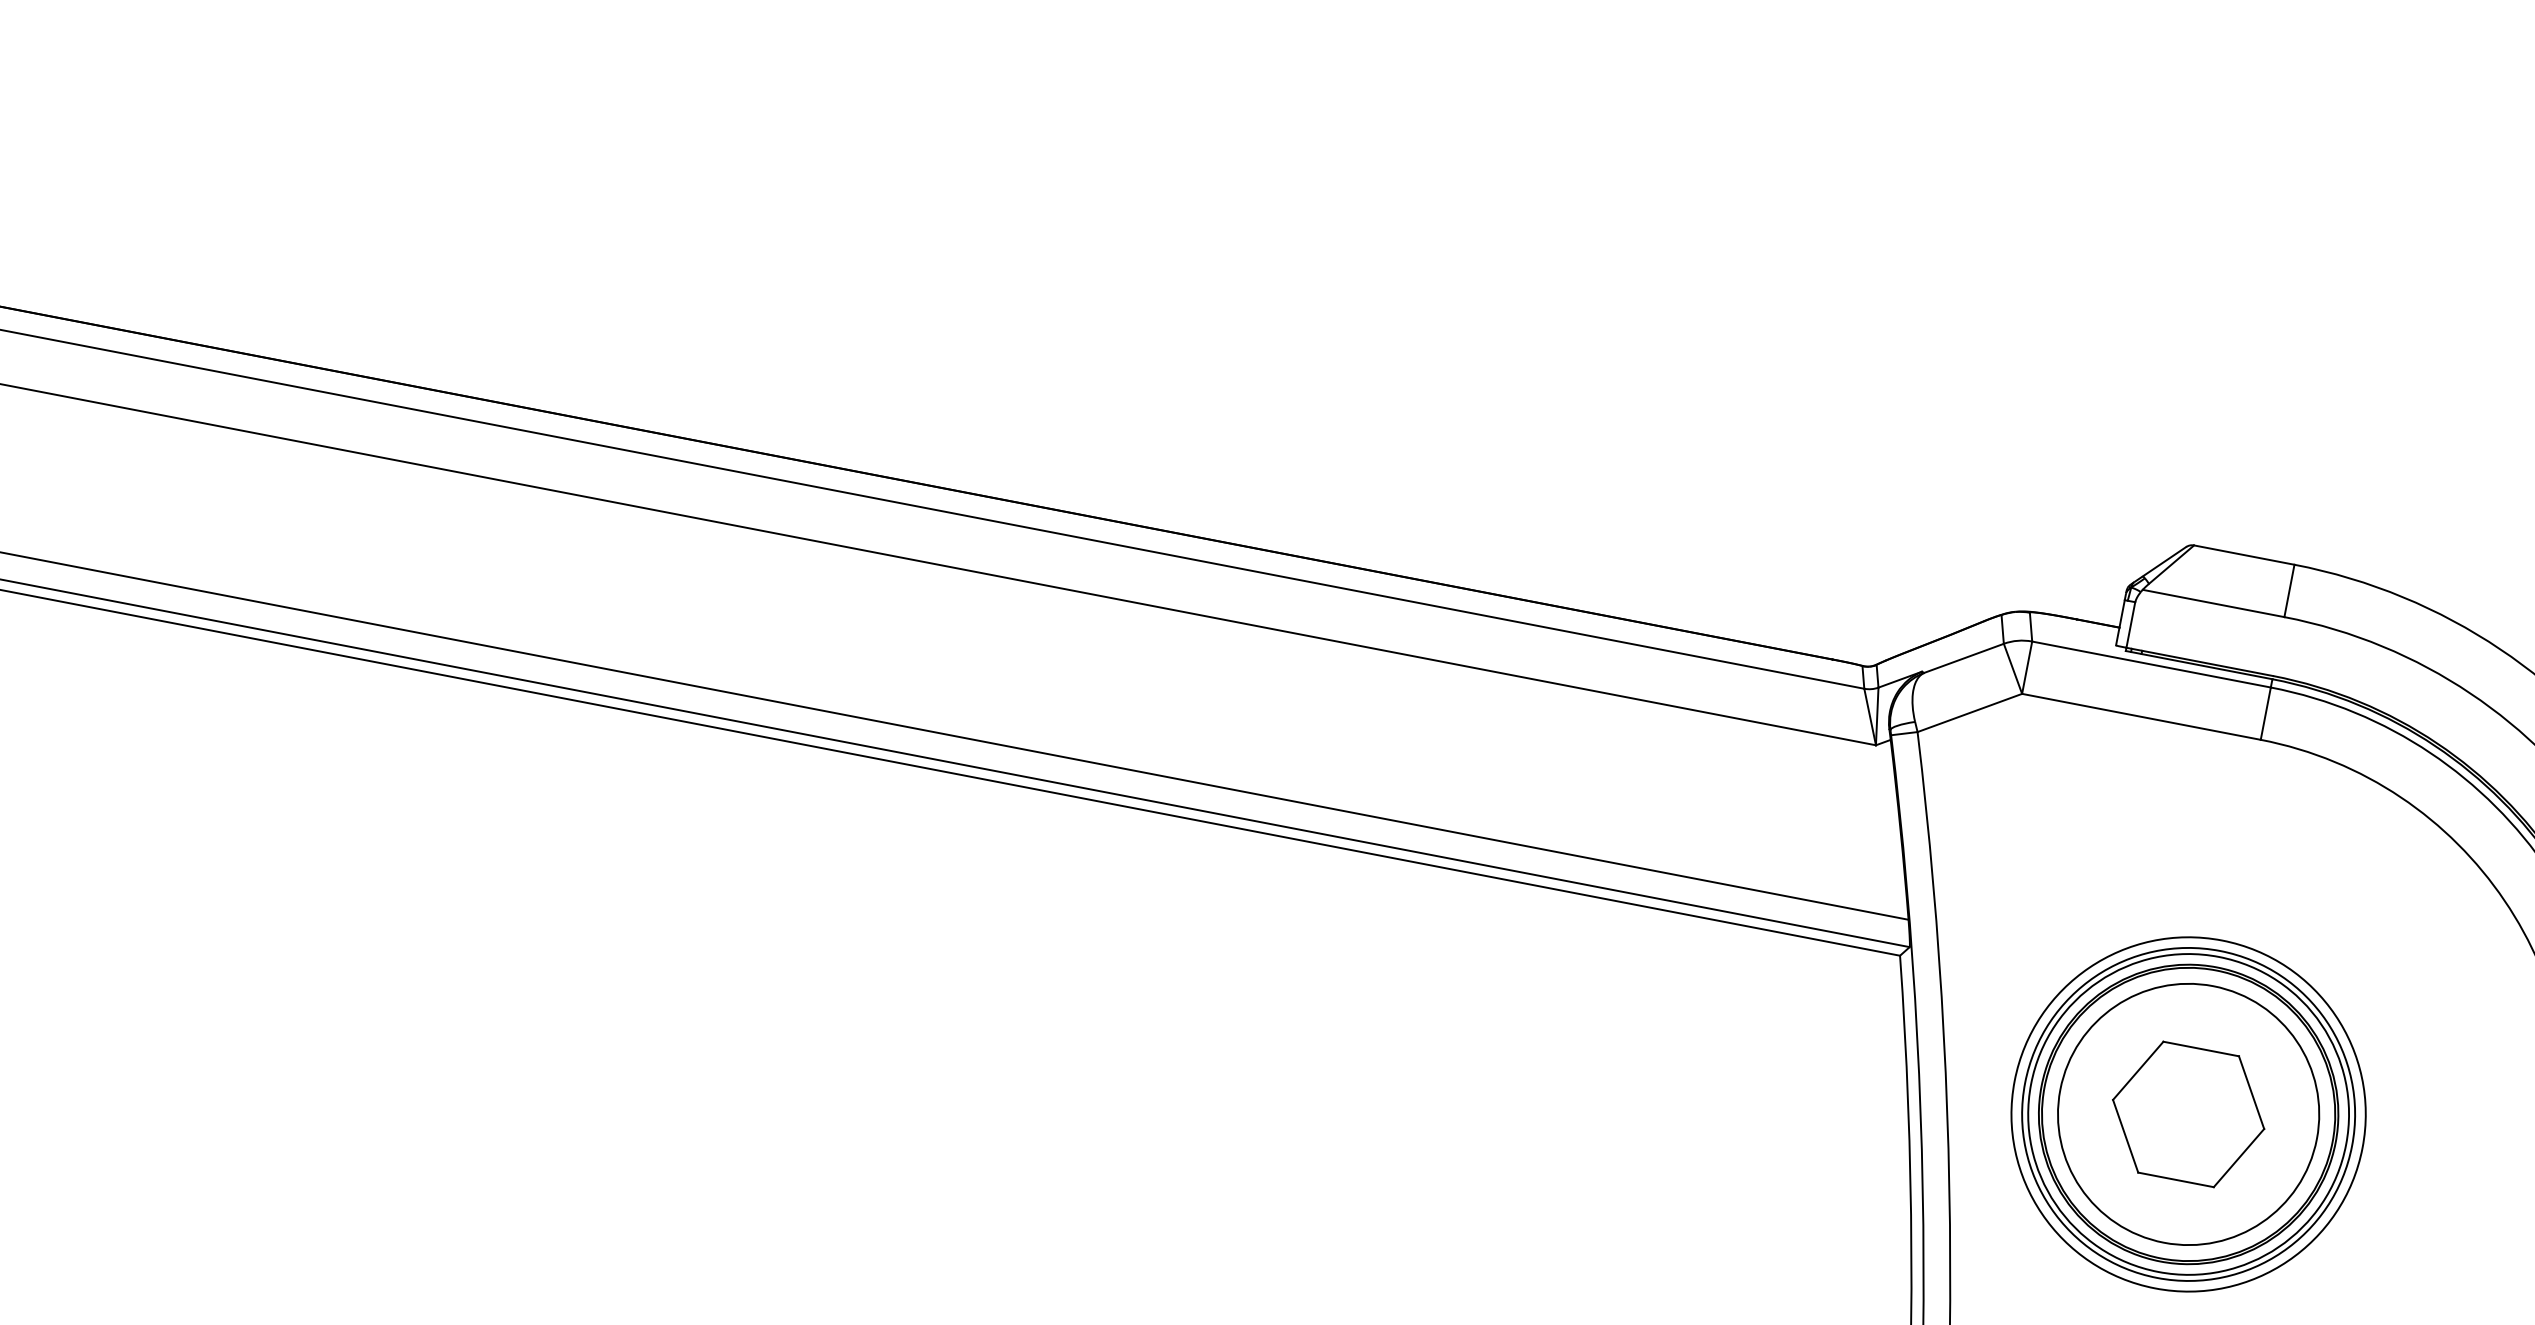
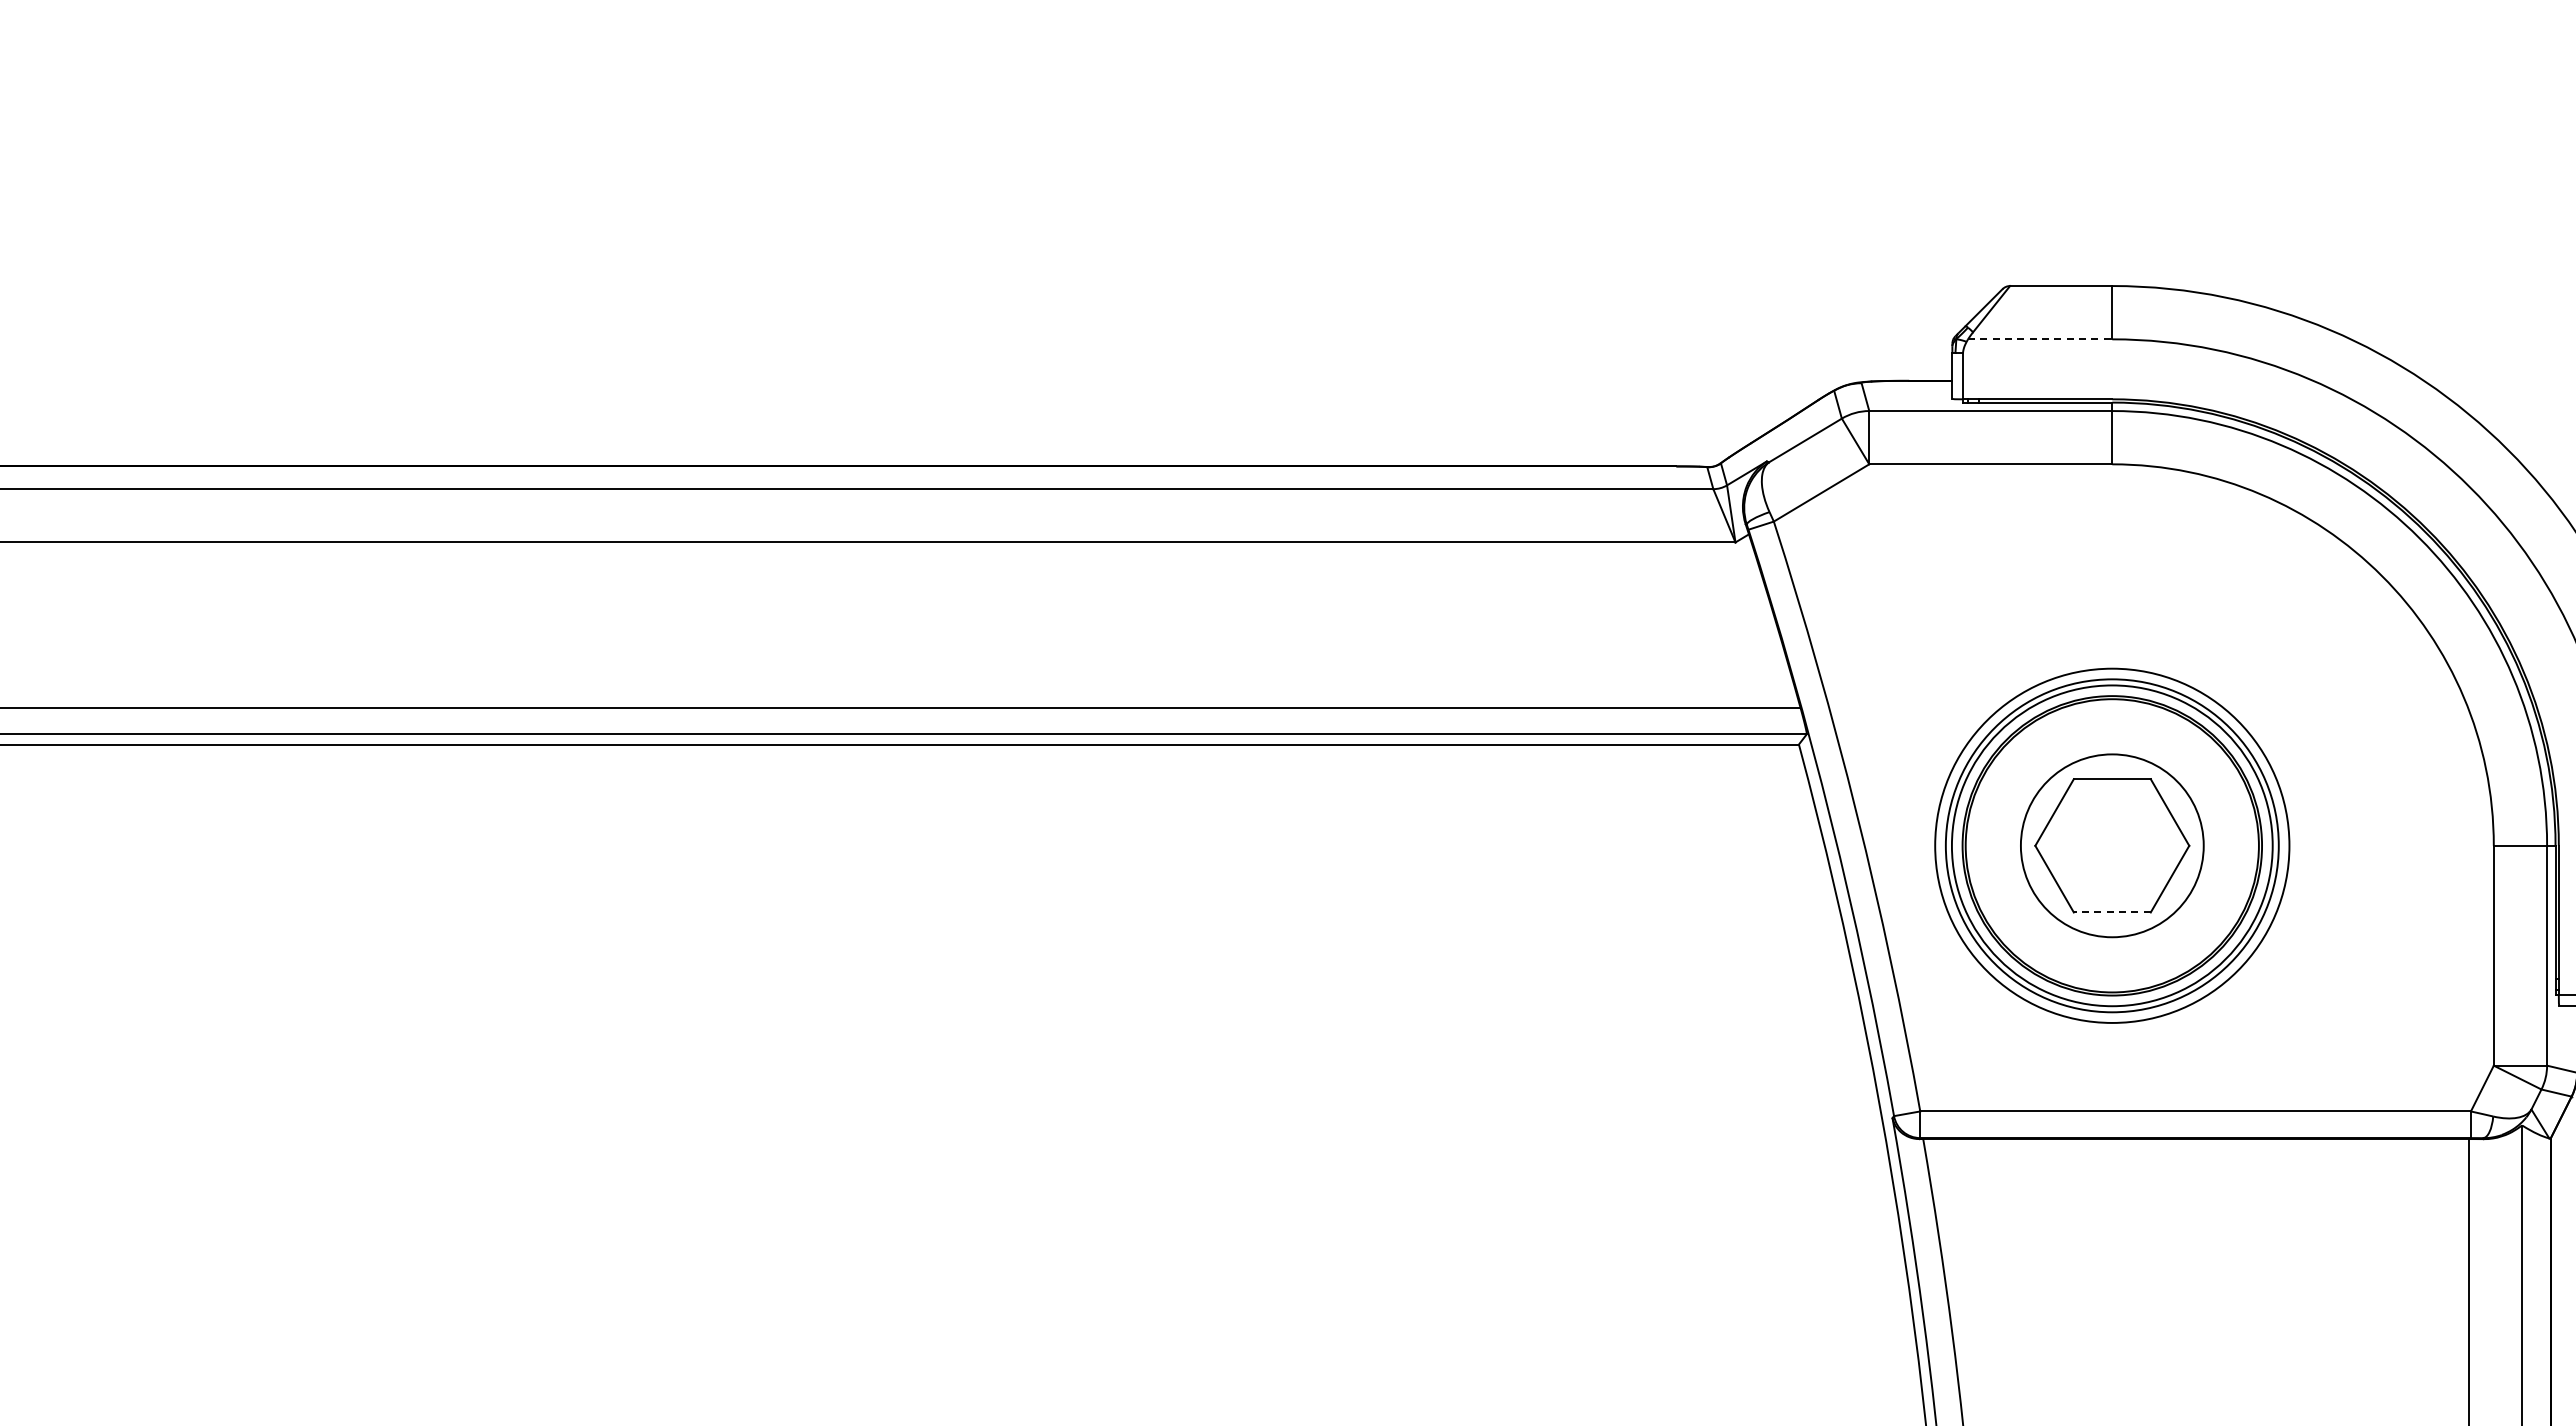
line: (2213, 603) -> (2040, 339), solid -> dashed
circle: (2187, 1113) -> (2111, 845), size x0.7
line: (2175, 1179) -> (2111, 912), solid -> dashed

